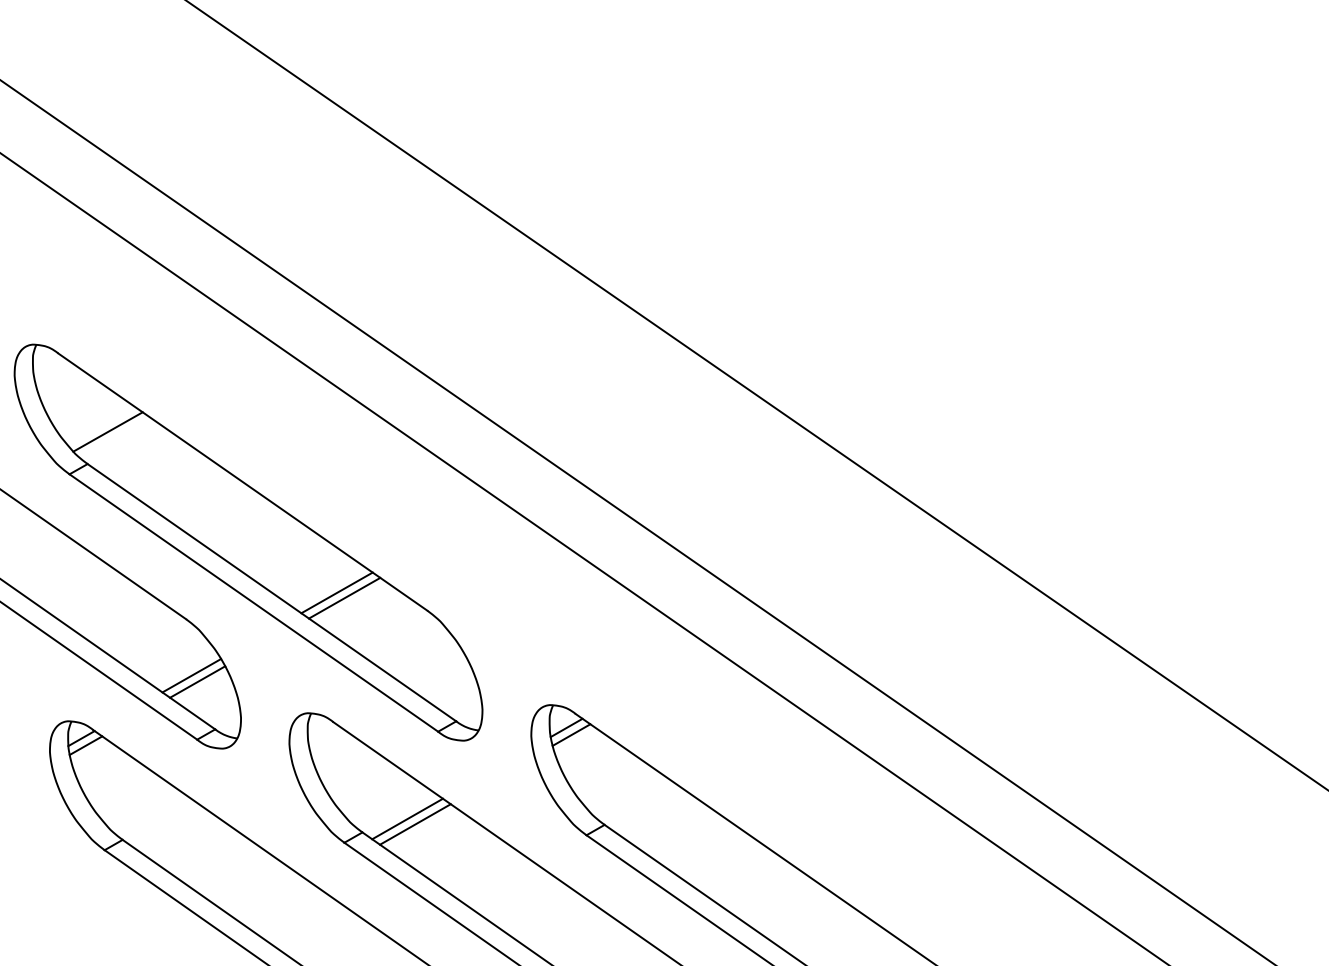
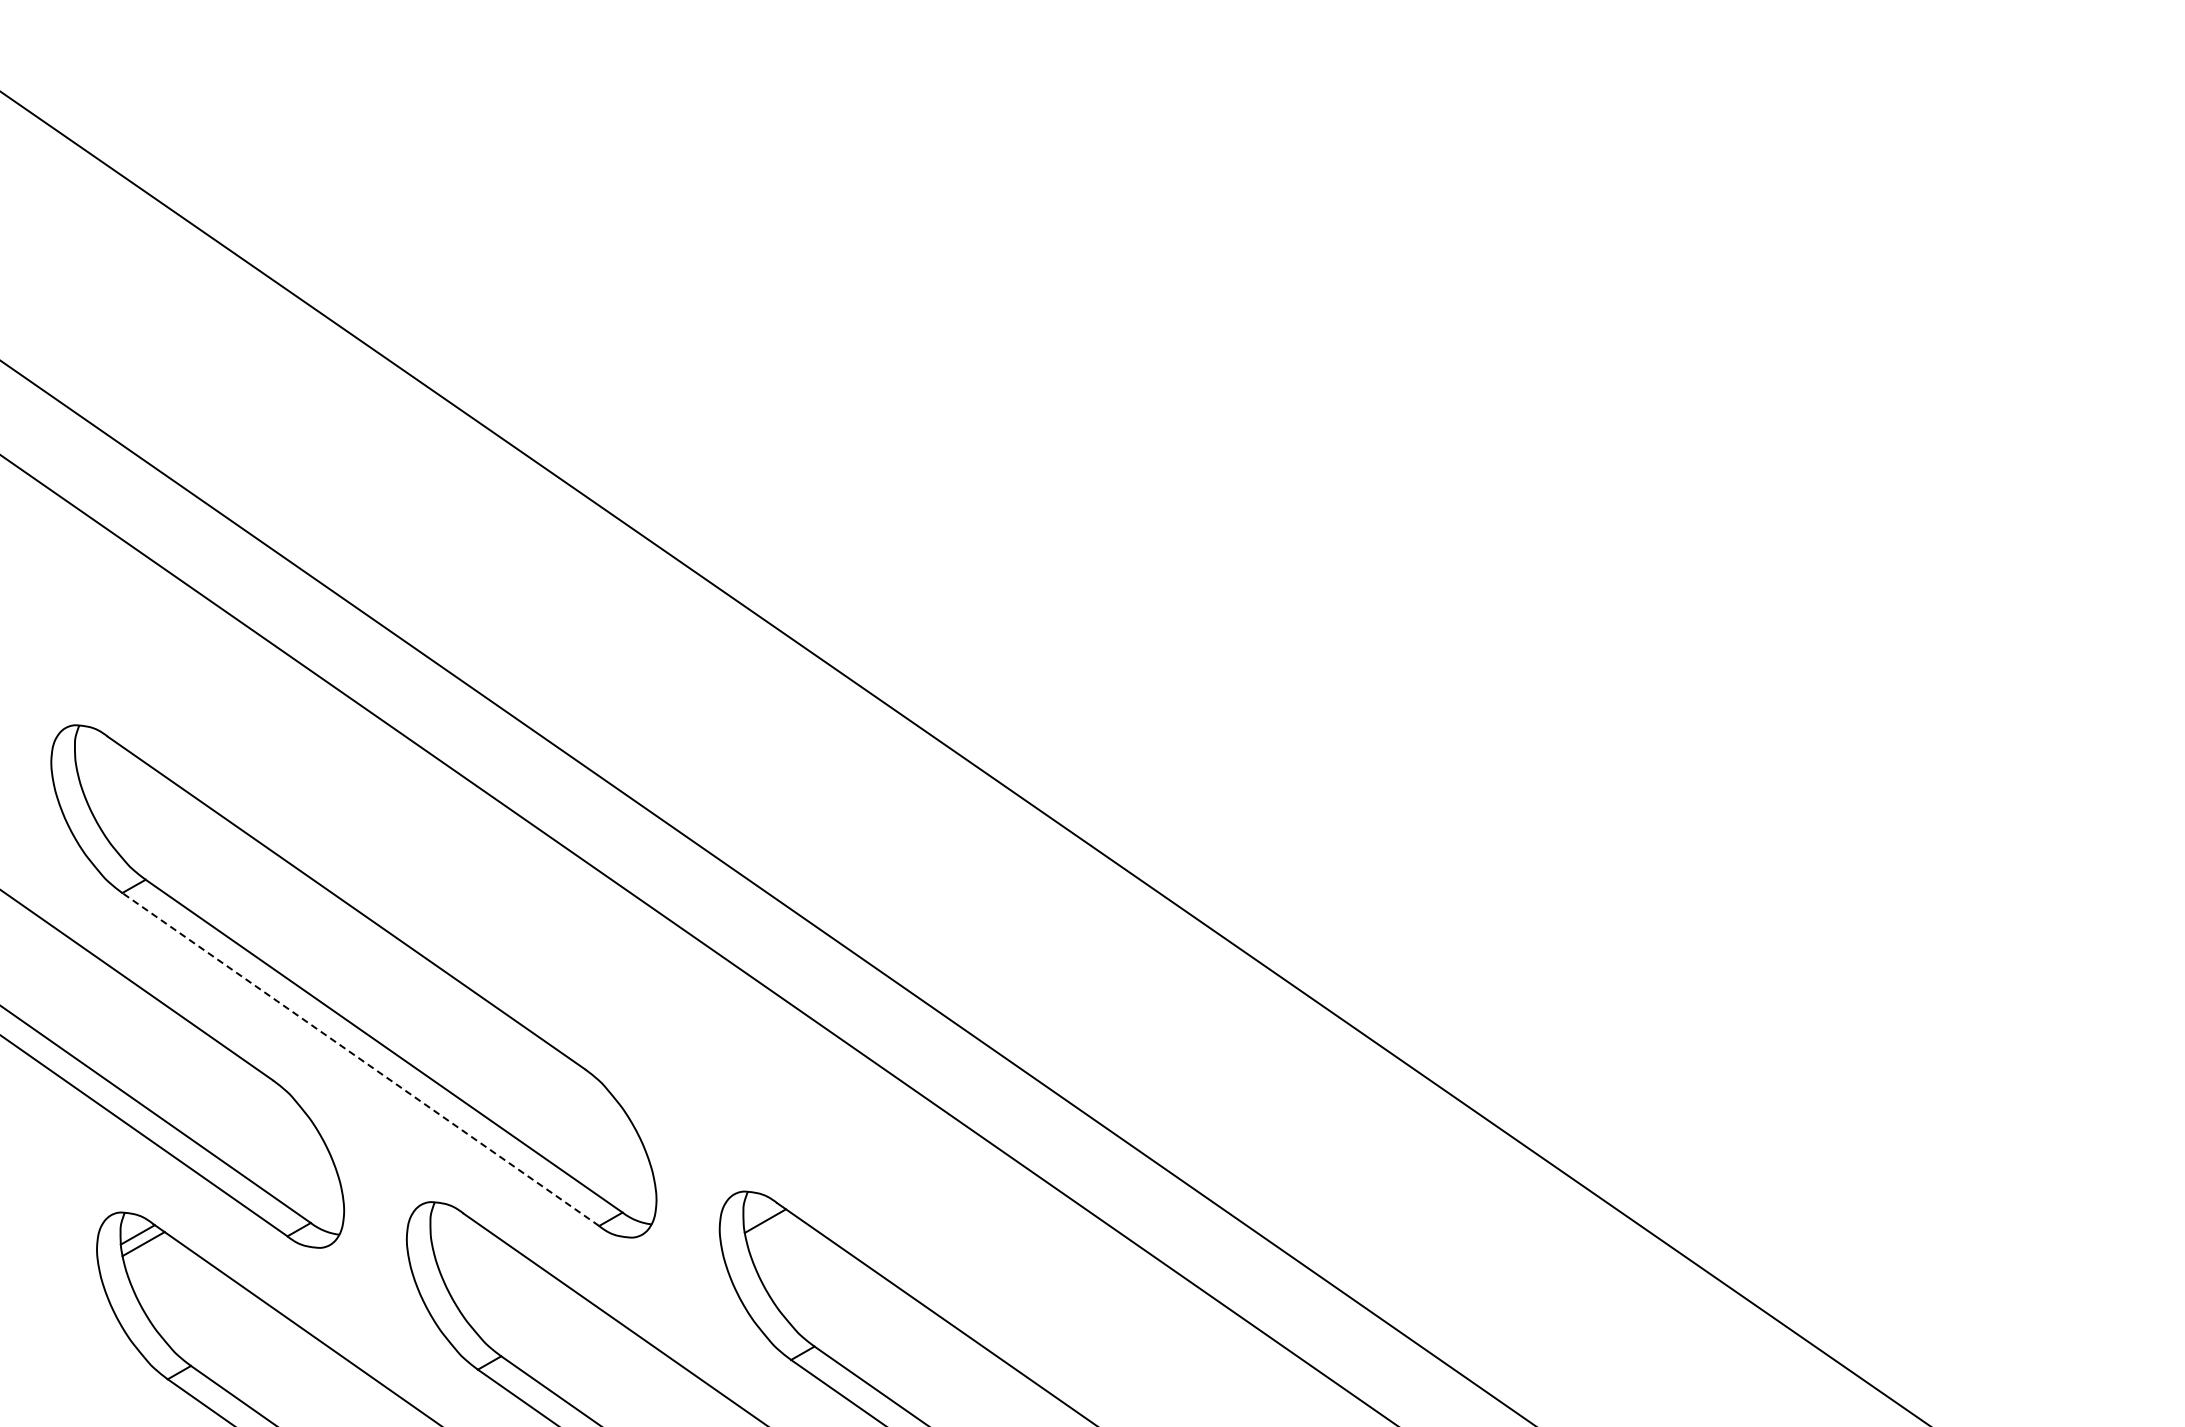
line: (108, 431) -> (172, 837), removed
line: (337, 592) -> (468, 1046), removed
line: (344, 598) -> (478, 1053), removed
line: (253, 603) -> (360, 1059), solid -> dashed
line: (191, 675) -> (280, 1153), removed
line: (197, 681) -> (287, 1161), removed
line: (571, 735) -> (771, 1230), removed
line: (407, 818) -> (559, 1338), removed
line: (415, 824) -> (569, 1345), removed

